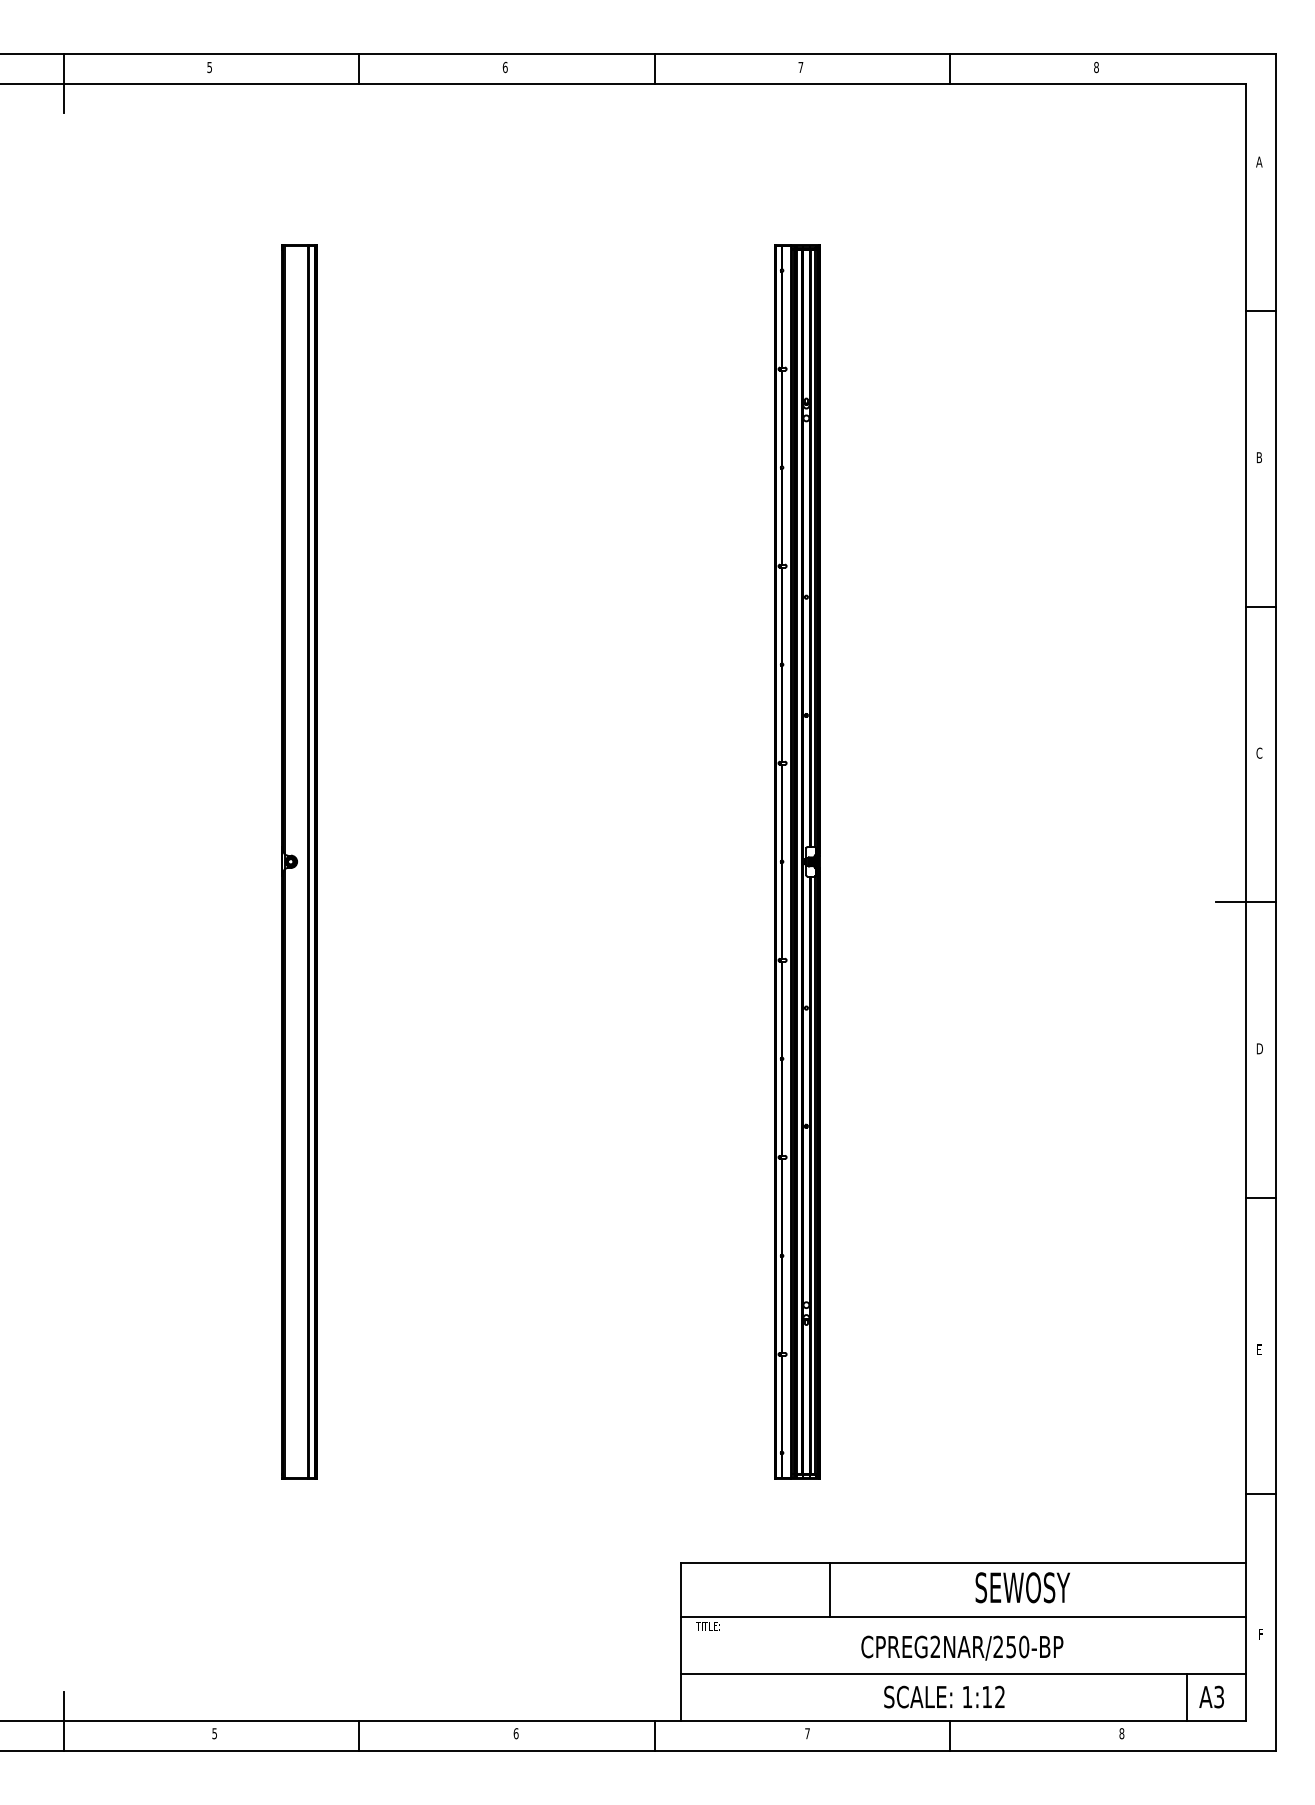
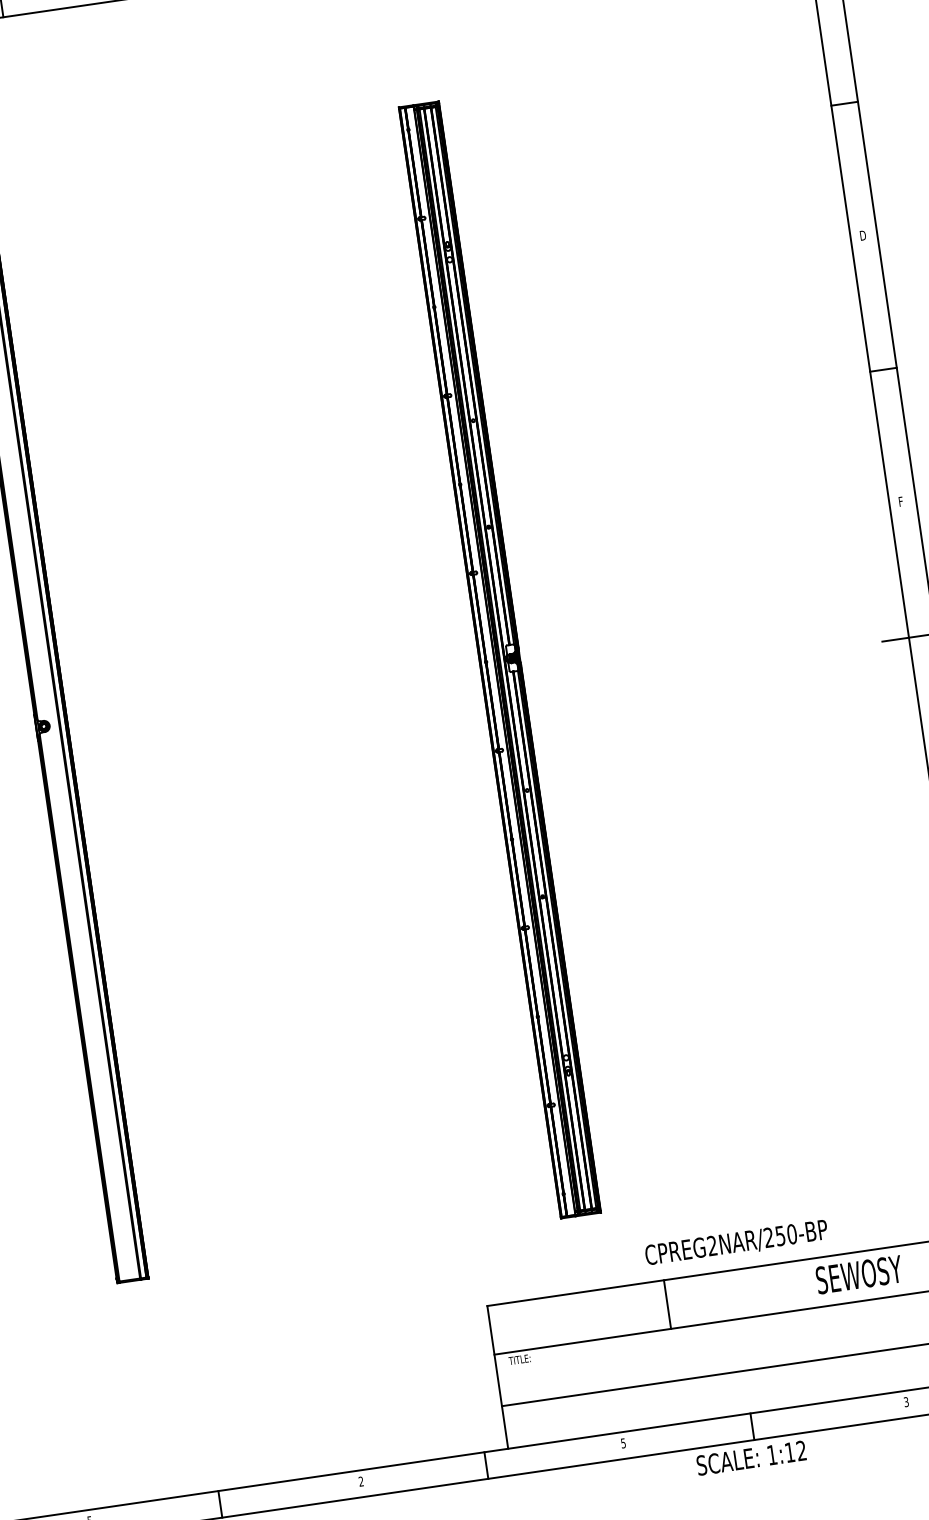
text: (1259, 457) -> (862, 235), B -> D
text: (1259, 752) -> (901, 500), C -> F
text: (1022, 1587) -> (858, 1274), moved
line: (830, 1589) -> (667, 1304), moved
text: (962, 1647) -> (736, 1242), moved
text: (944, 1696) -> (751, 1457), moved
text: (515, 1733) -> (360, 1481), 6 -> 2
text: (807, 1733) -> (623, 1443), 7 -> 5
text: (1121, 1733) -> (906, 1401), 8 -> 3

